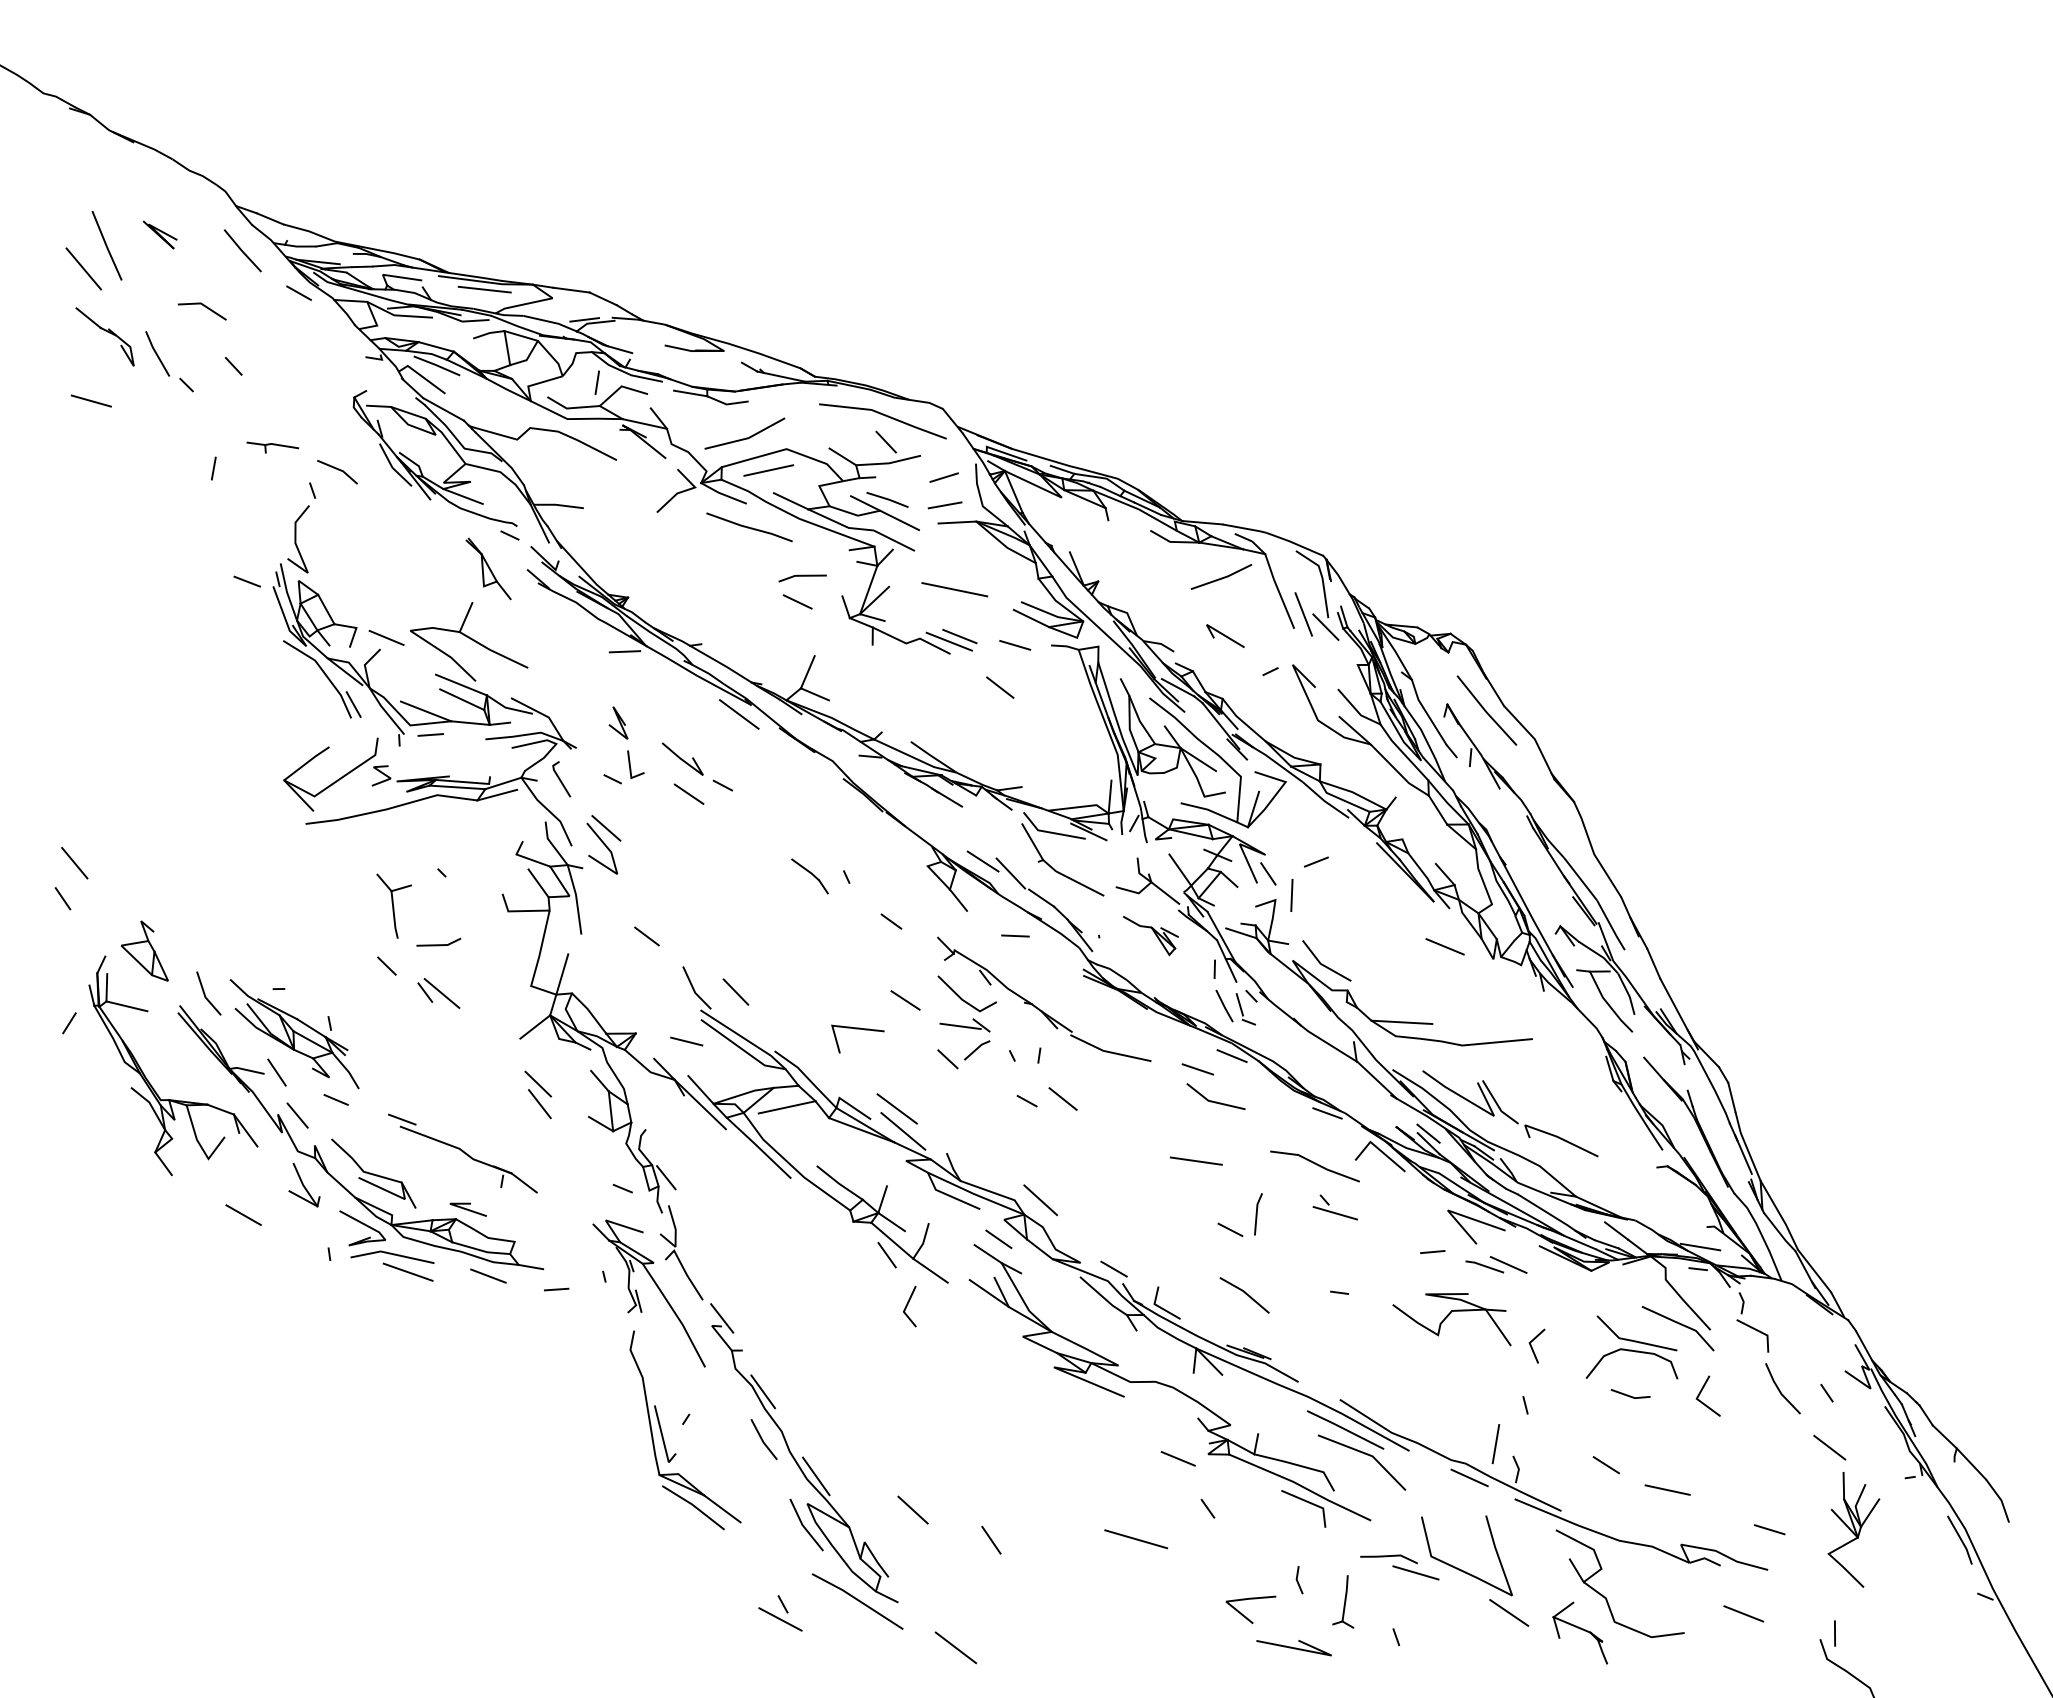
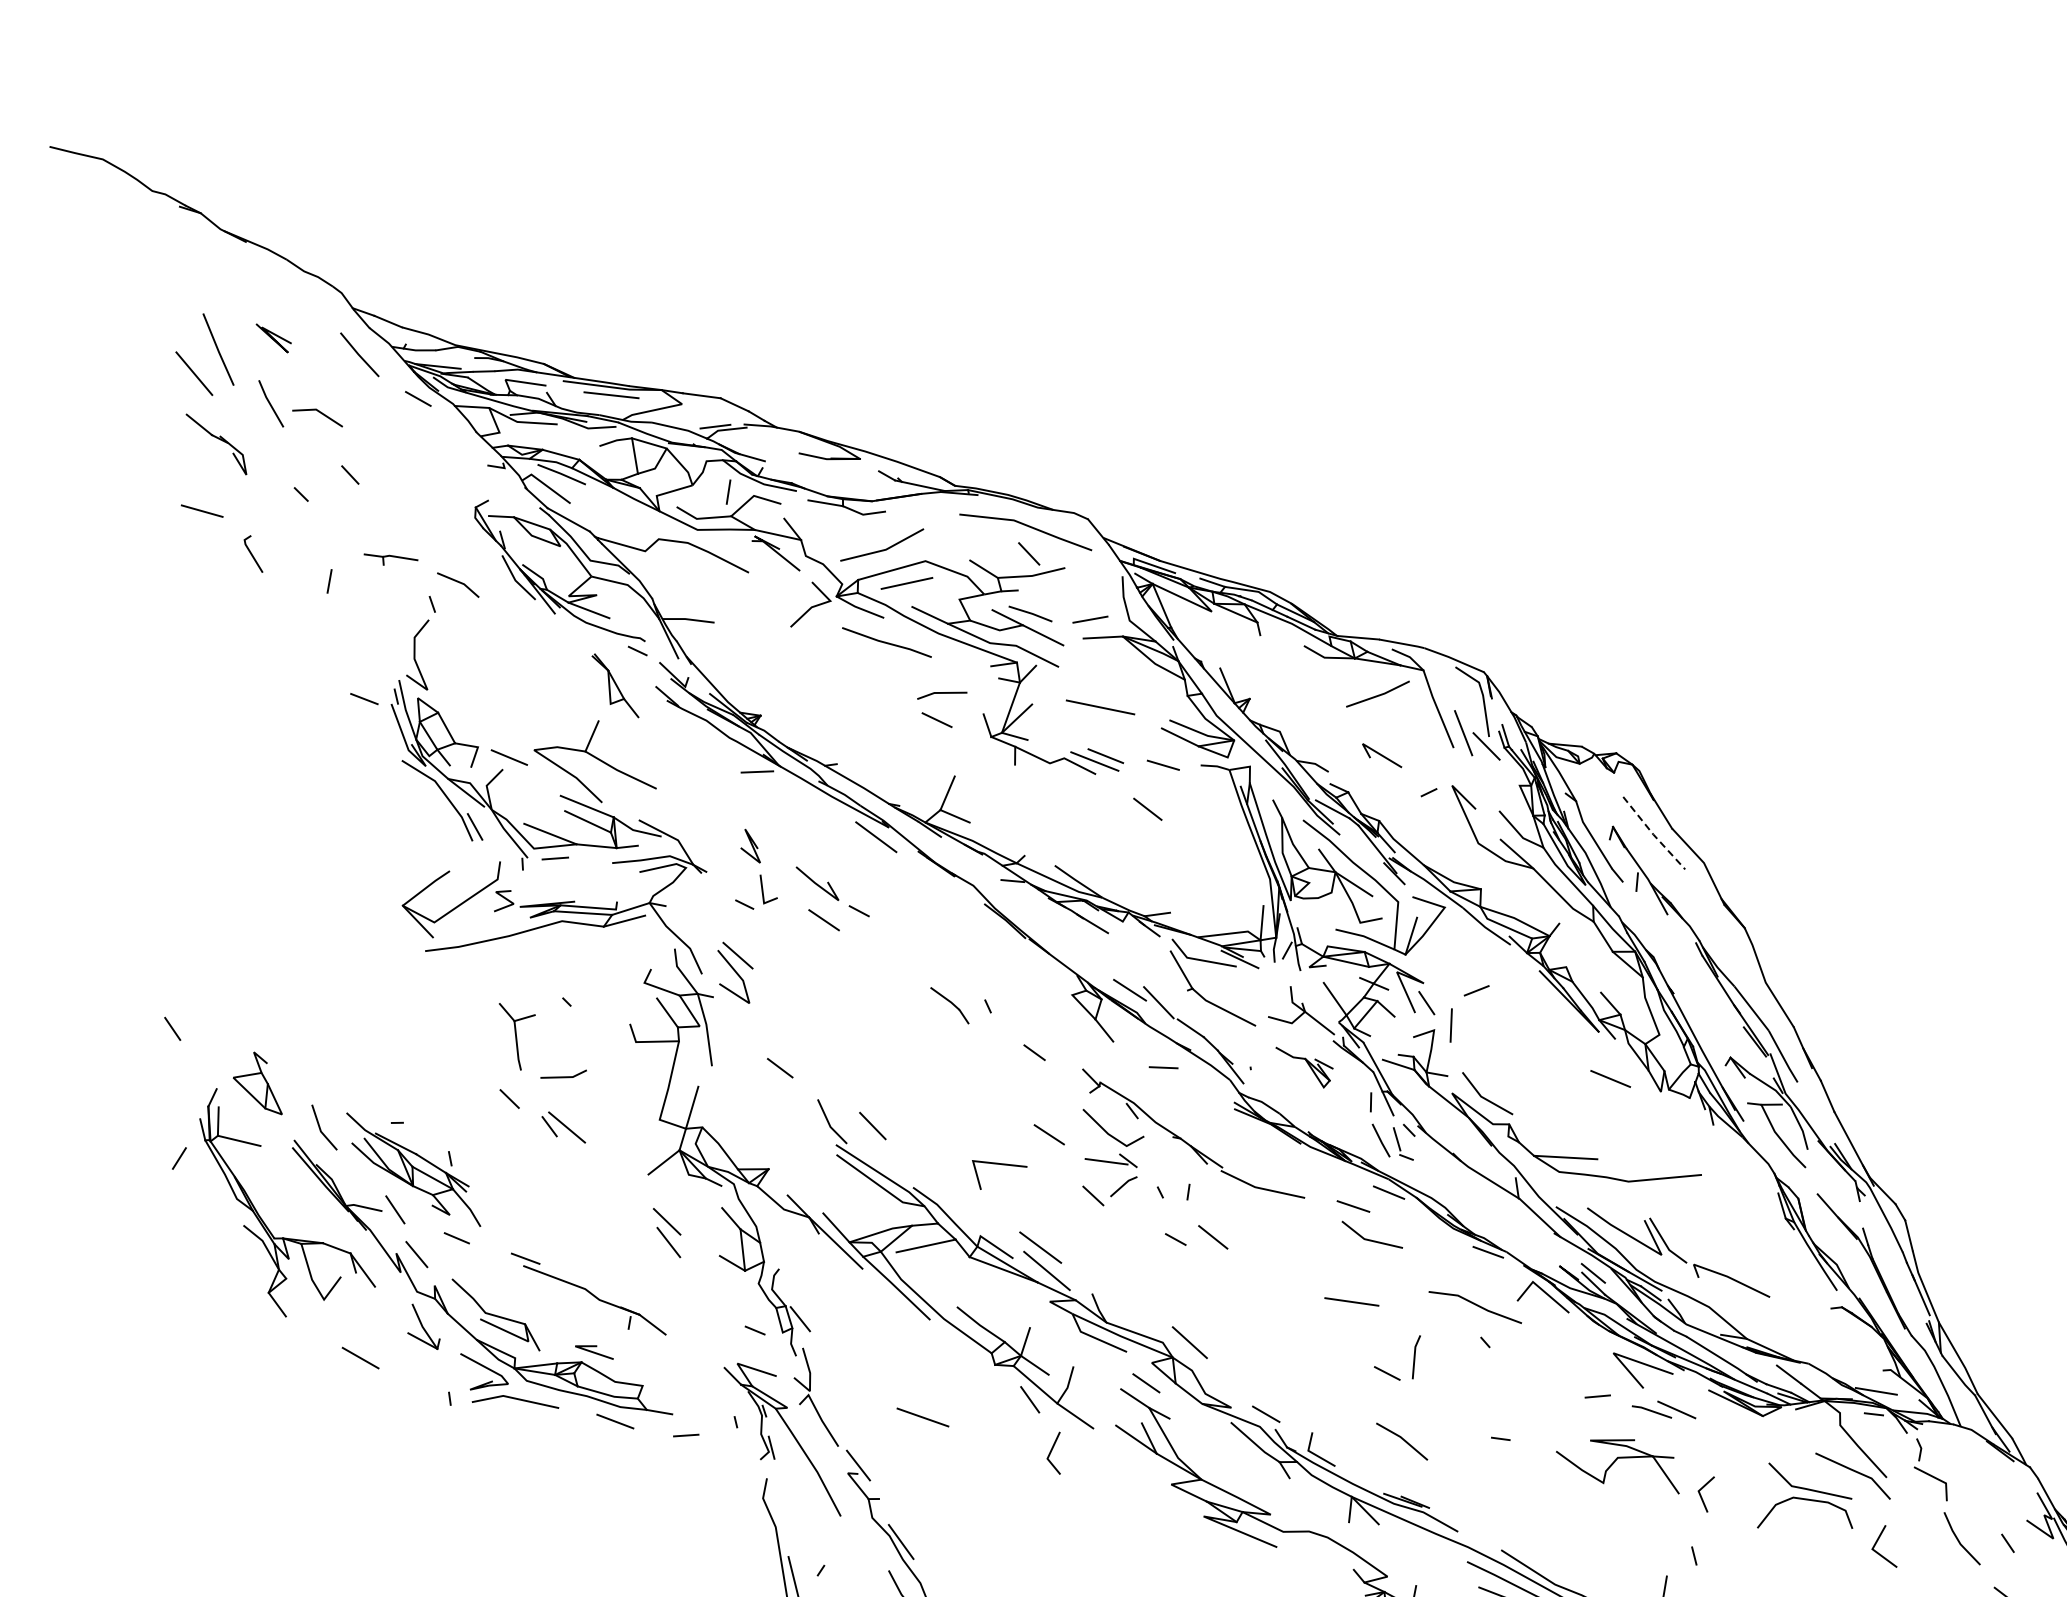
line: (157, 353) -> (271, 403), moved
line: (943, 477) -> (1088, 590), removed
line: (1486, 711) -> (1653, 834), solid -> dashed
line: (560, 779) -> (252, 554), moved
line: (74, 862) -> (184, 991), removed
line: (686, 1041) -> (821, 1177), removed
line: (1334, 1213) -> (1495, 1356), removed
line: (407, 1271) -> (922, 1416), moved
line: (1630, 1395) -> (1803, 1545), removed

